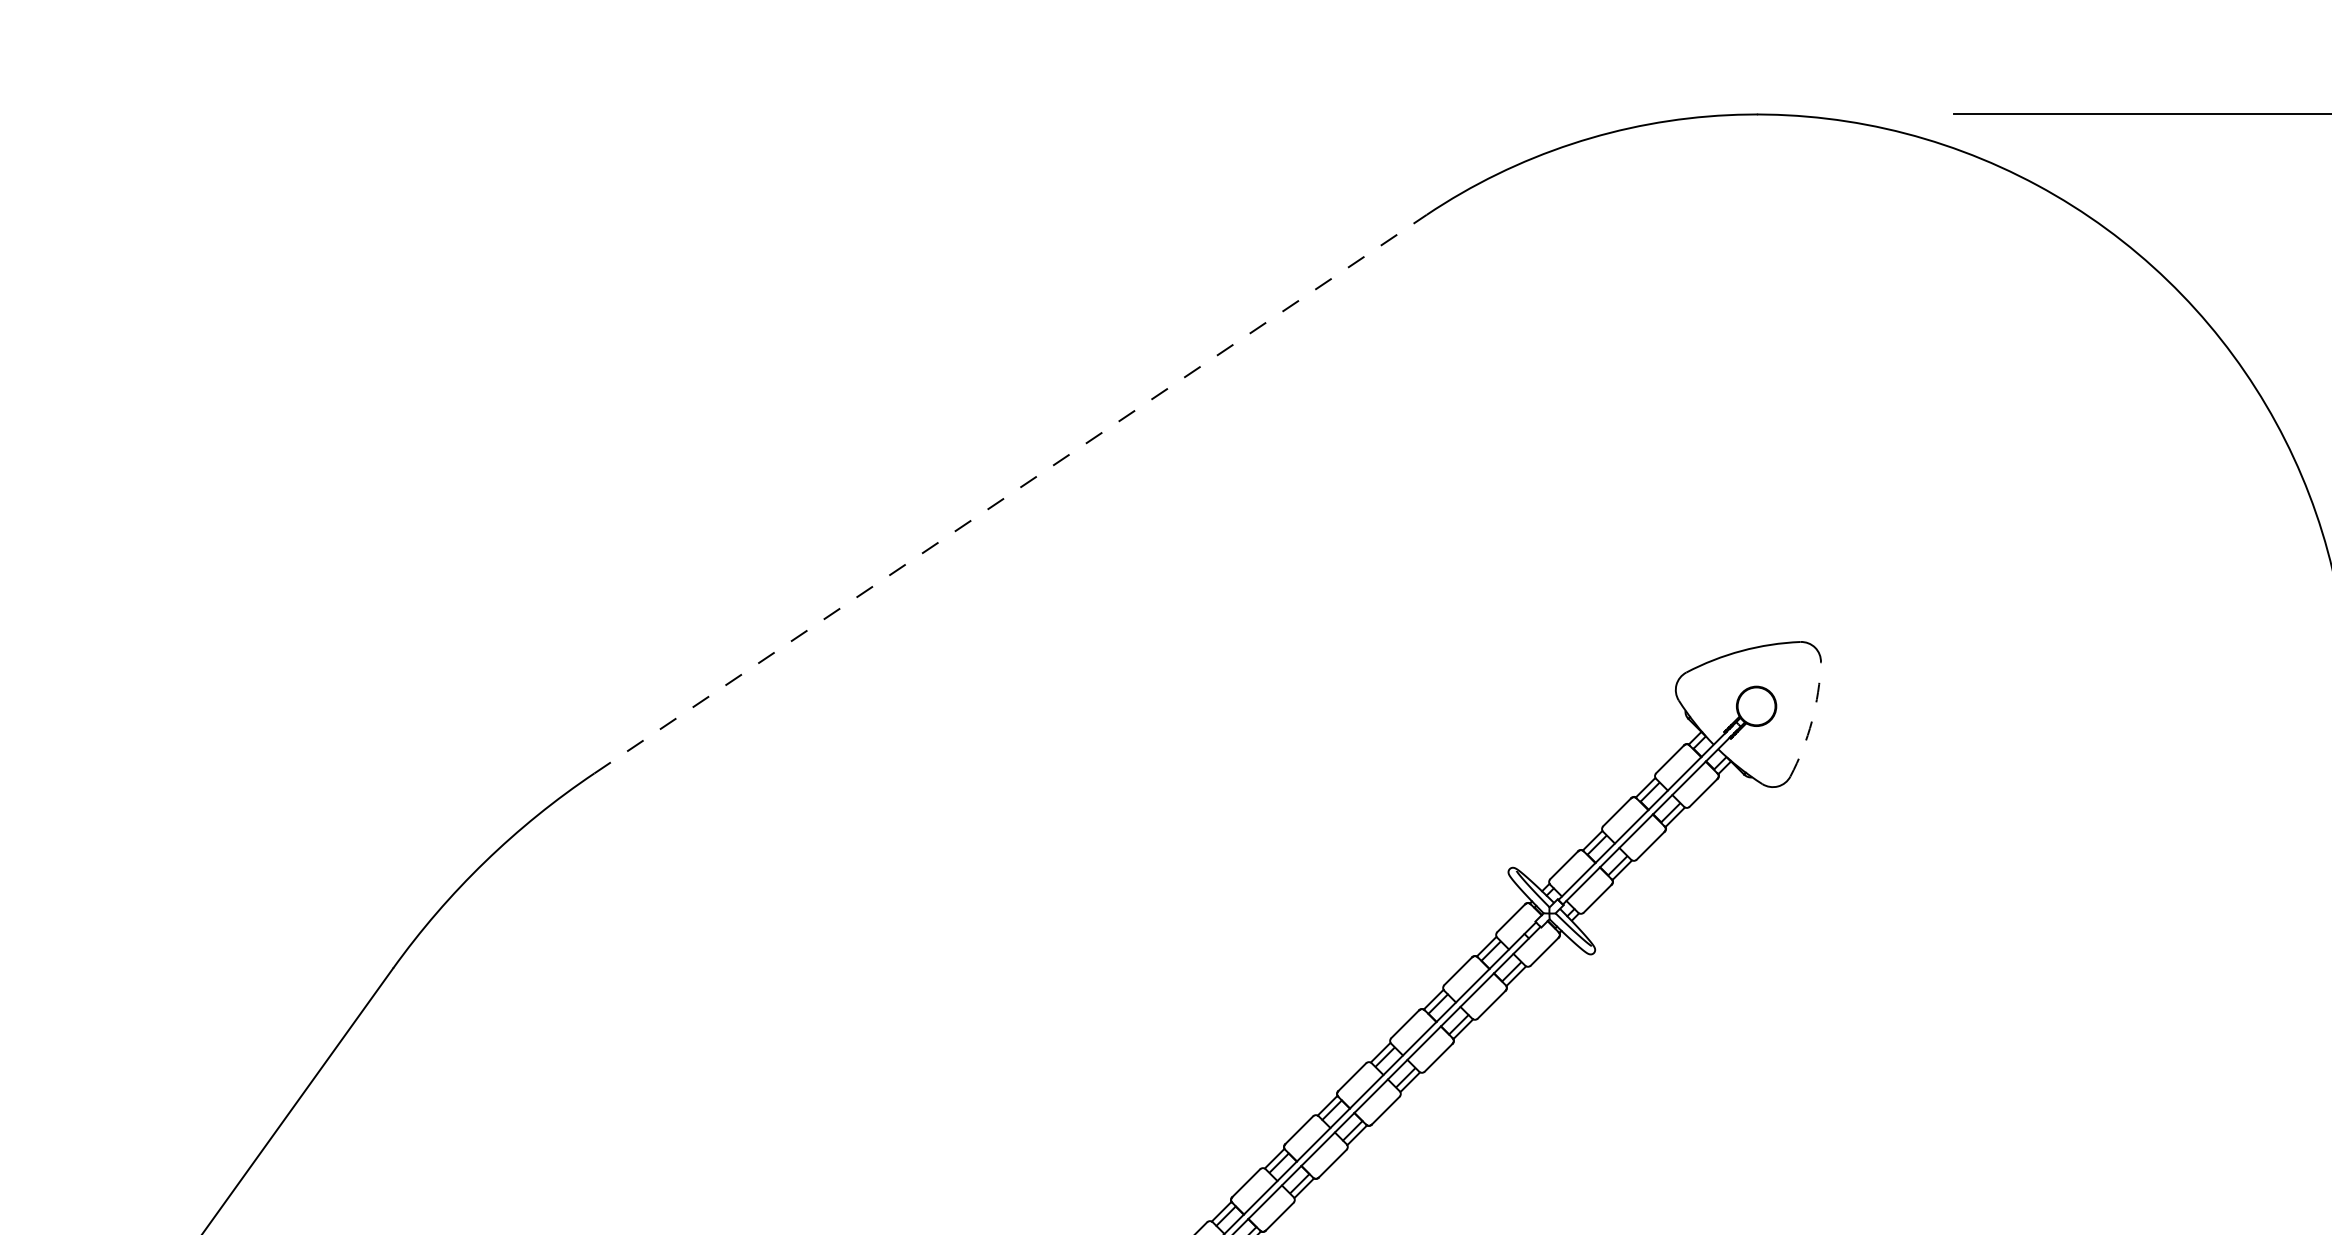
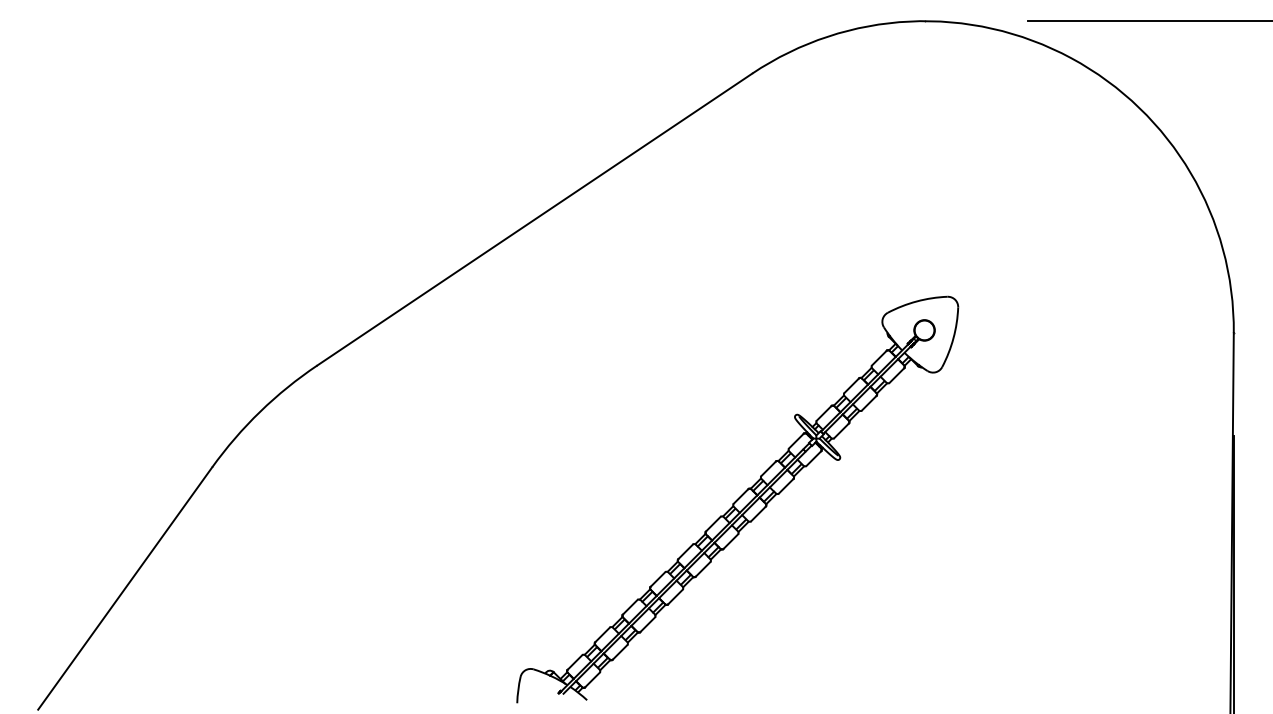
line: (1009, 494) -> (534, 219), dashed -> solid
arc: (1811, 721) -> (953, 338), dashed -> solid

